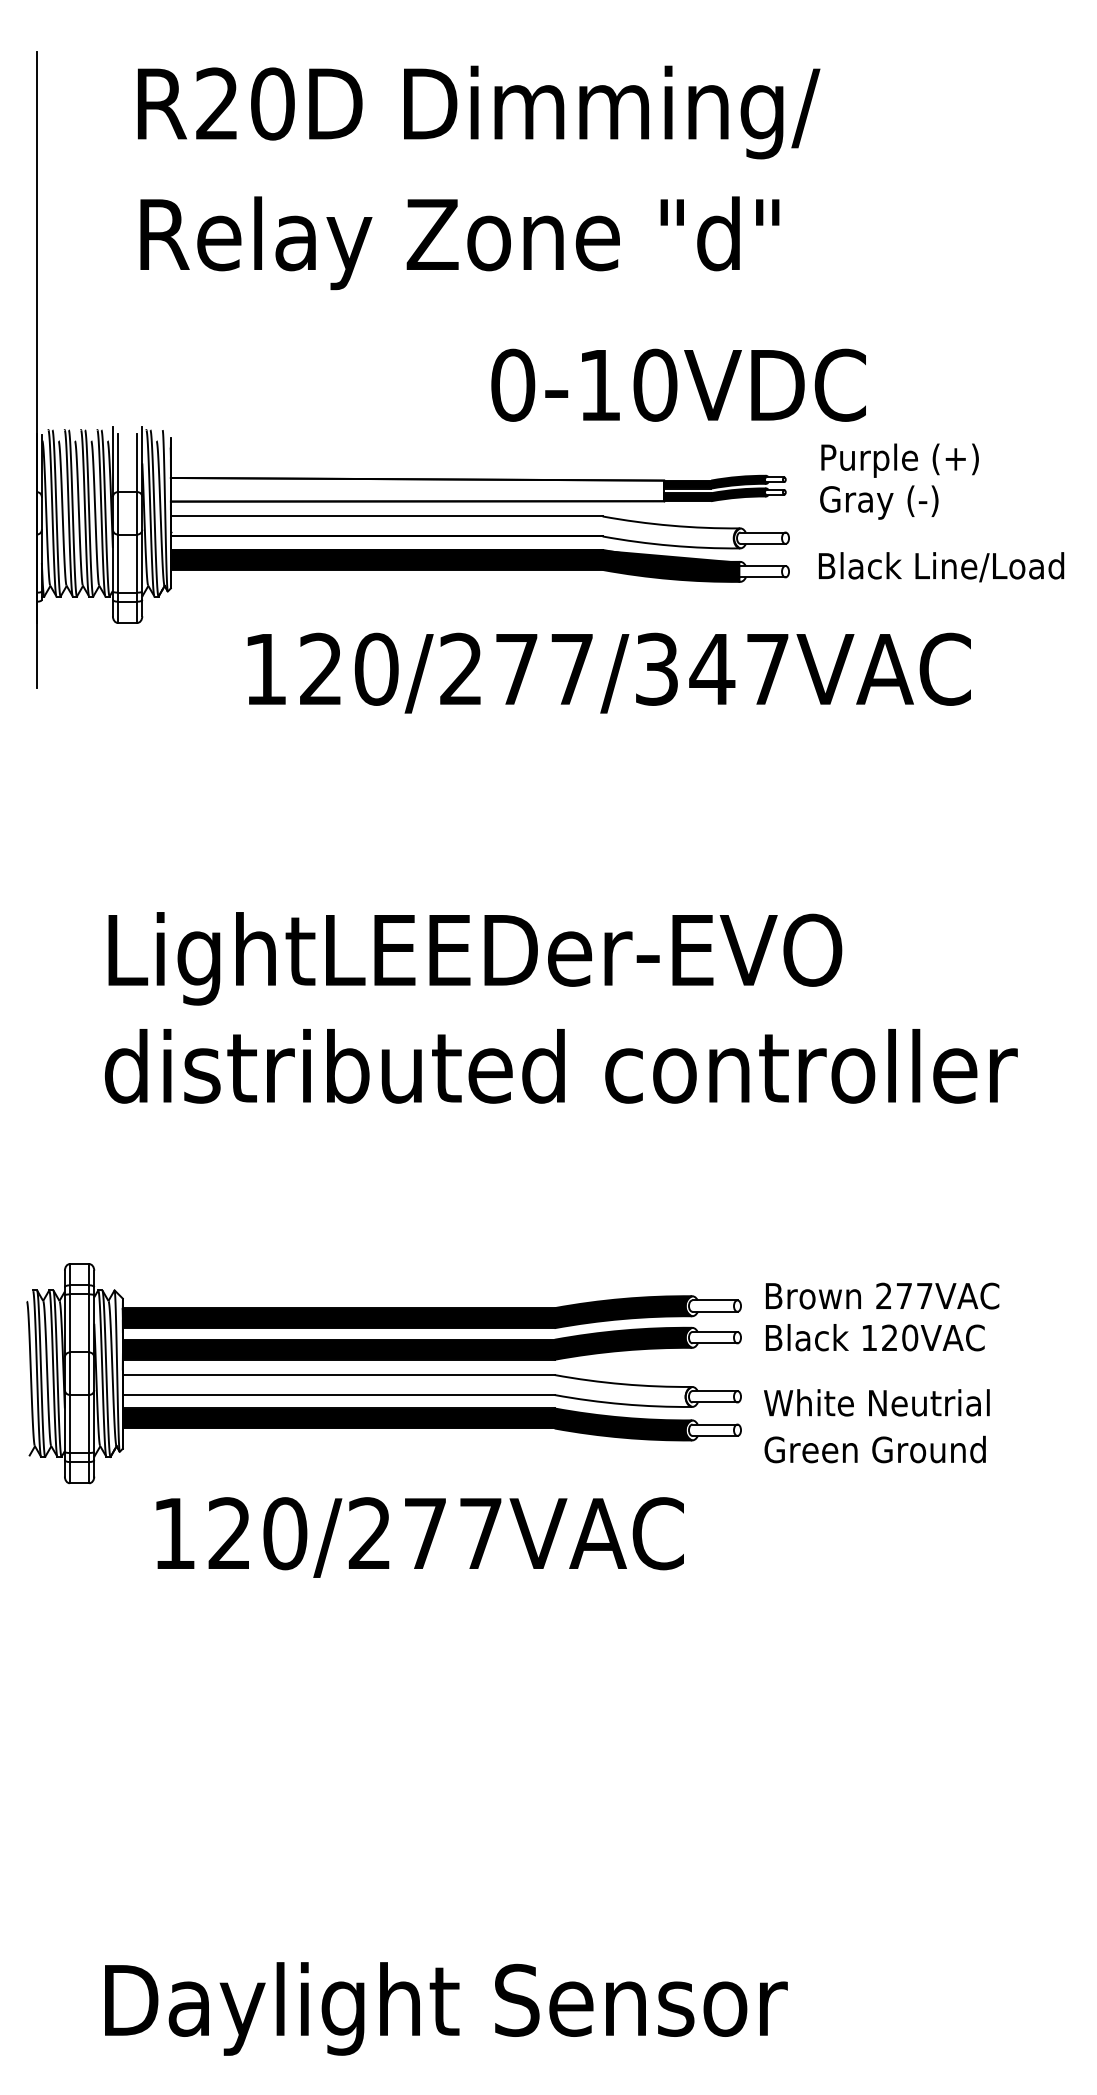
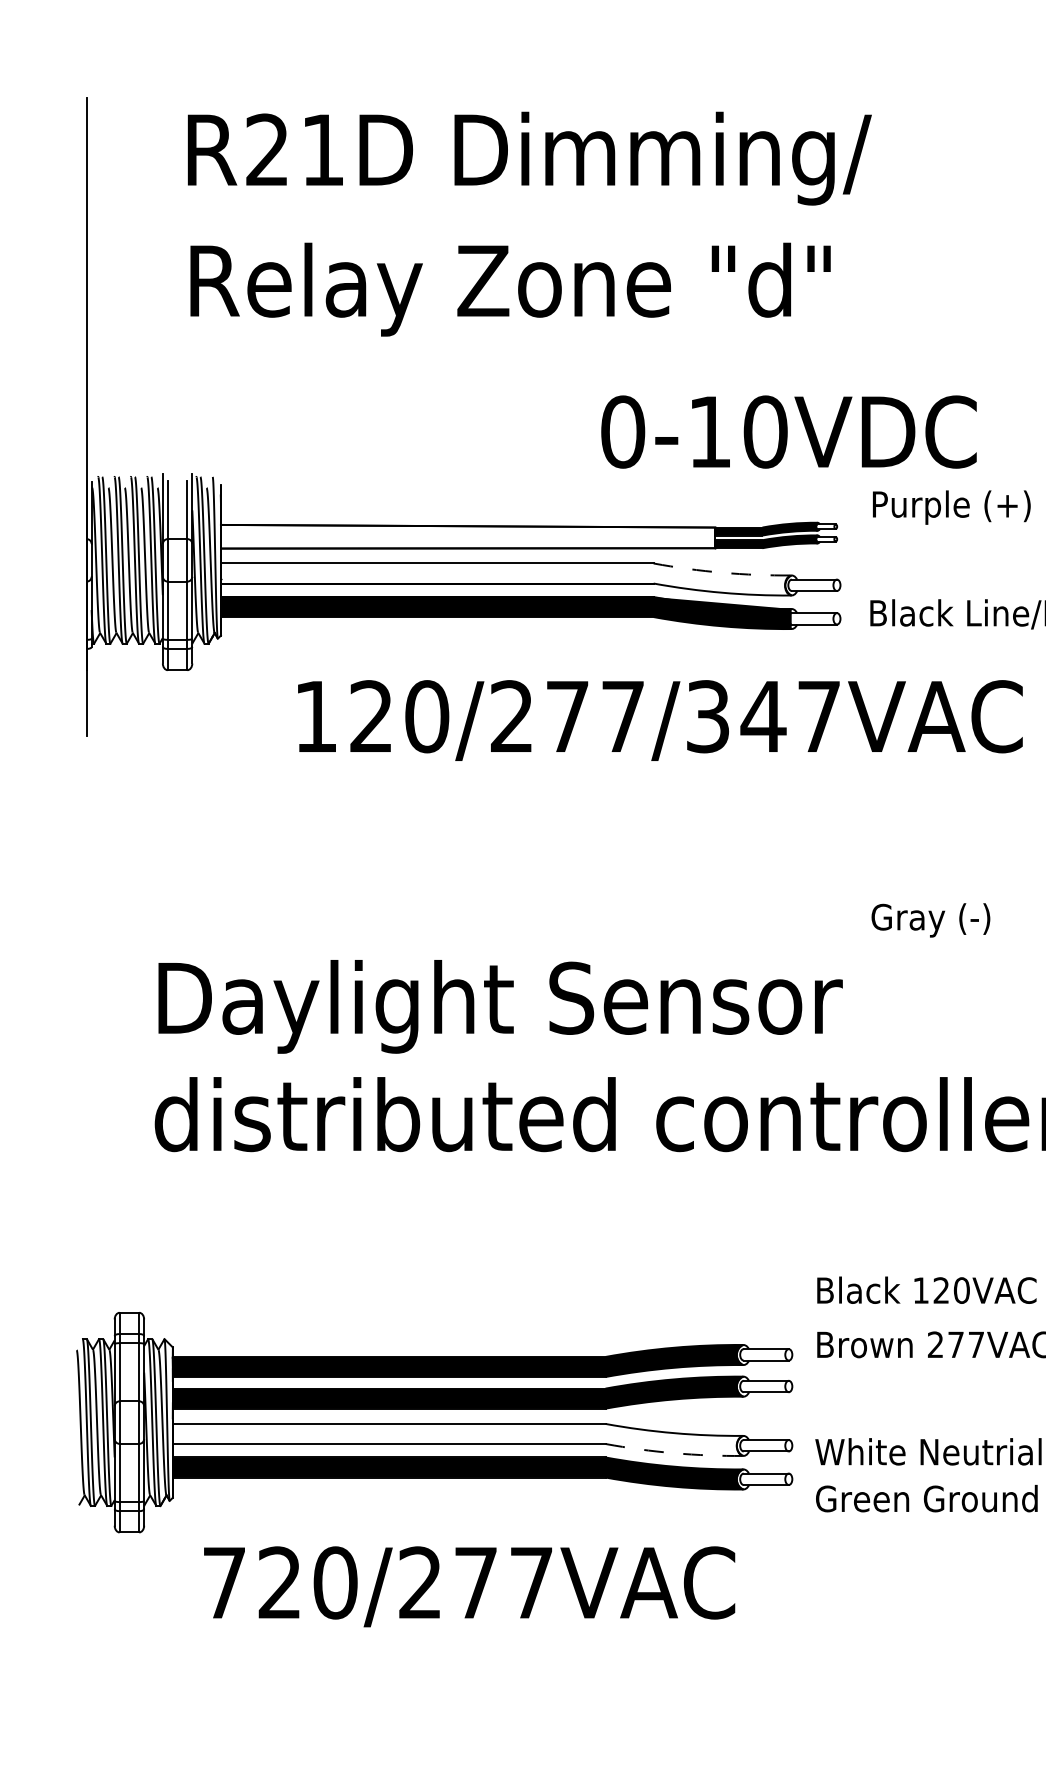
text: (272, 103) -> (322, 149), R20D -> R21D
text: (678, 384) -> (788, 431), moved
text: (879, 502) -> (931, 920), moved
arc: (671, 525) -> (722, 572), solid -> dashed
text: (479, 958) -> (530, 1006), LightLEEDer-EVO -> Daylight Sensor
text: (875, 1337) -> (927, 1290), moved
arc: (623, 1404) -> (674, 1453), solid -> dashed
text: (174, 1533) -> (224, 1582), 120/277VAC -> 720/277VAC

